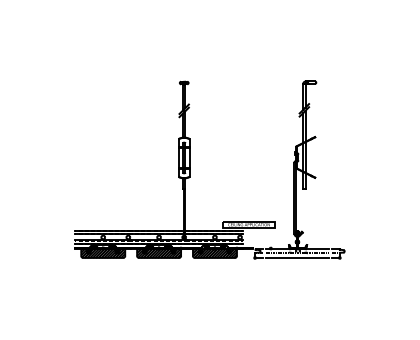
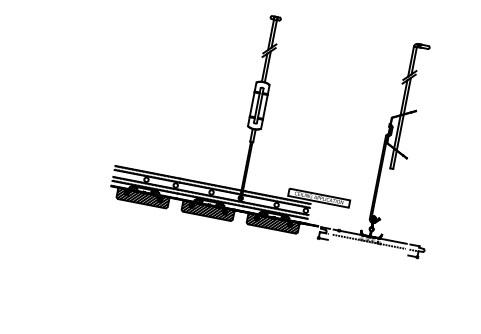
line: (297, 257) -> (368, 247), removed

